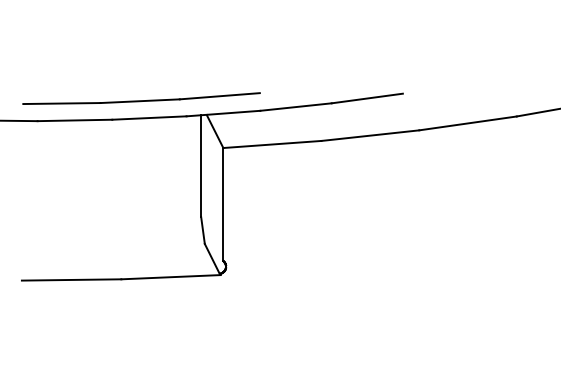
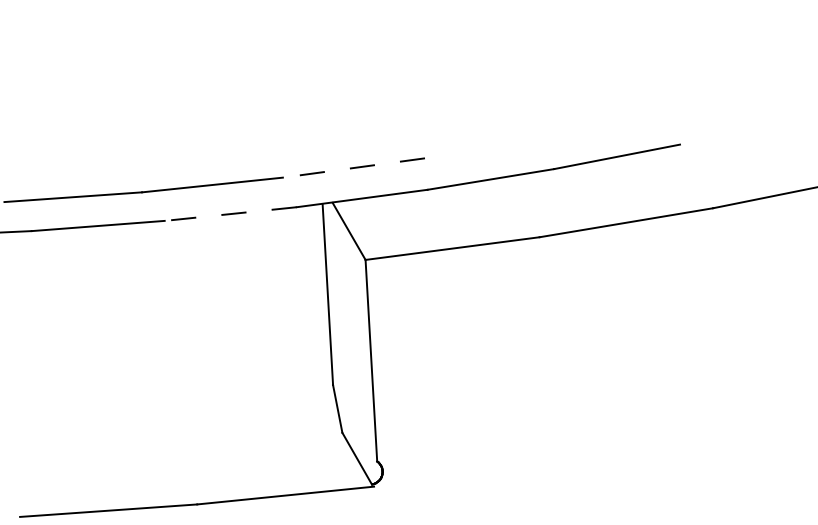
line: (219, 96) -> (353, 168), solid -> dashed
line: (148, 118) -> (229, 214), solid -> dashed

